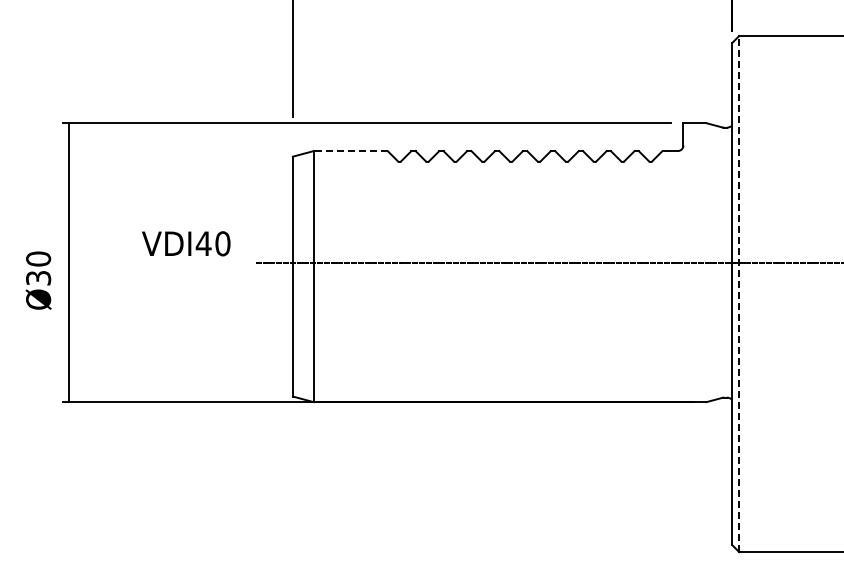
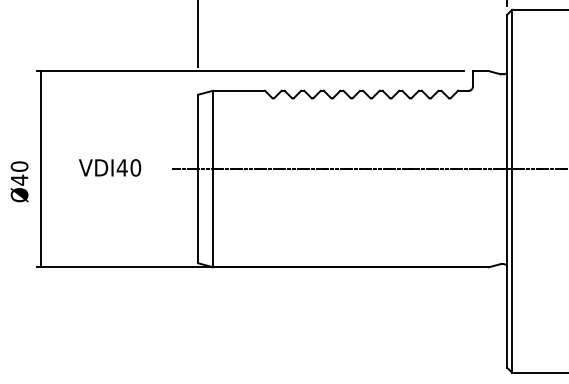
line: (350, 151) -> (238, 91), dashed -> solid
text: (186, 243) -> (110, 167), moved
text: (38, 278) -> (19, 180), Ø30 -> Ø40
line: (739, 293) -> (512, 190), dashed -> solid

